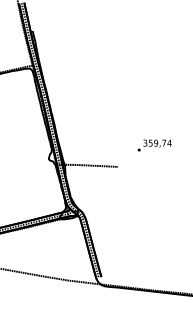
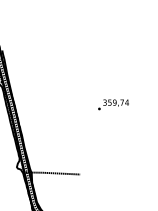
text: (154, 145) -> (113, 104), moved

